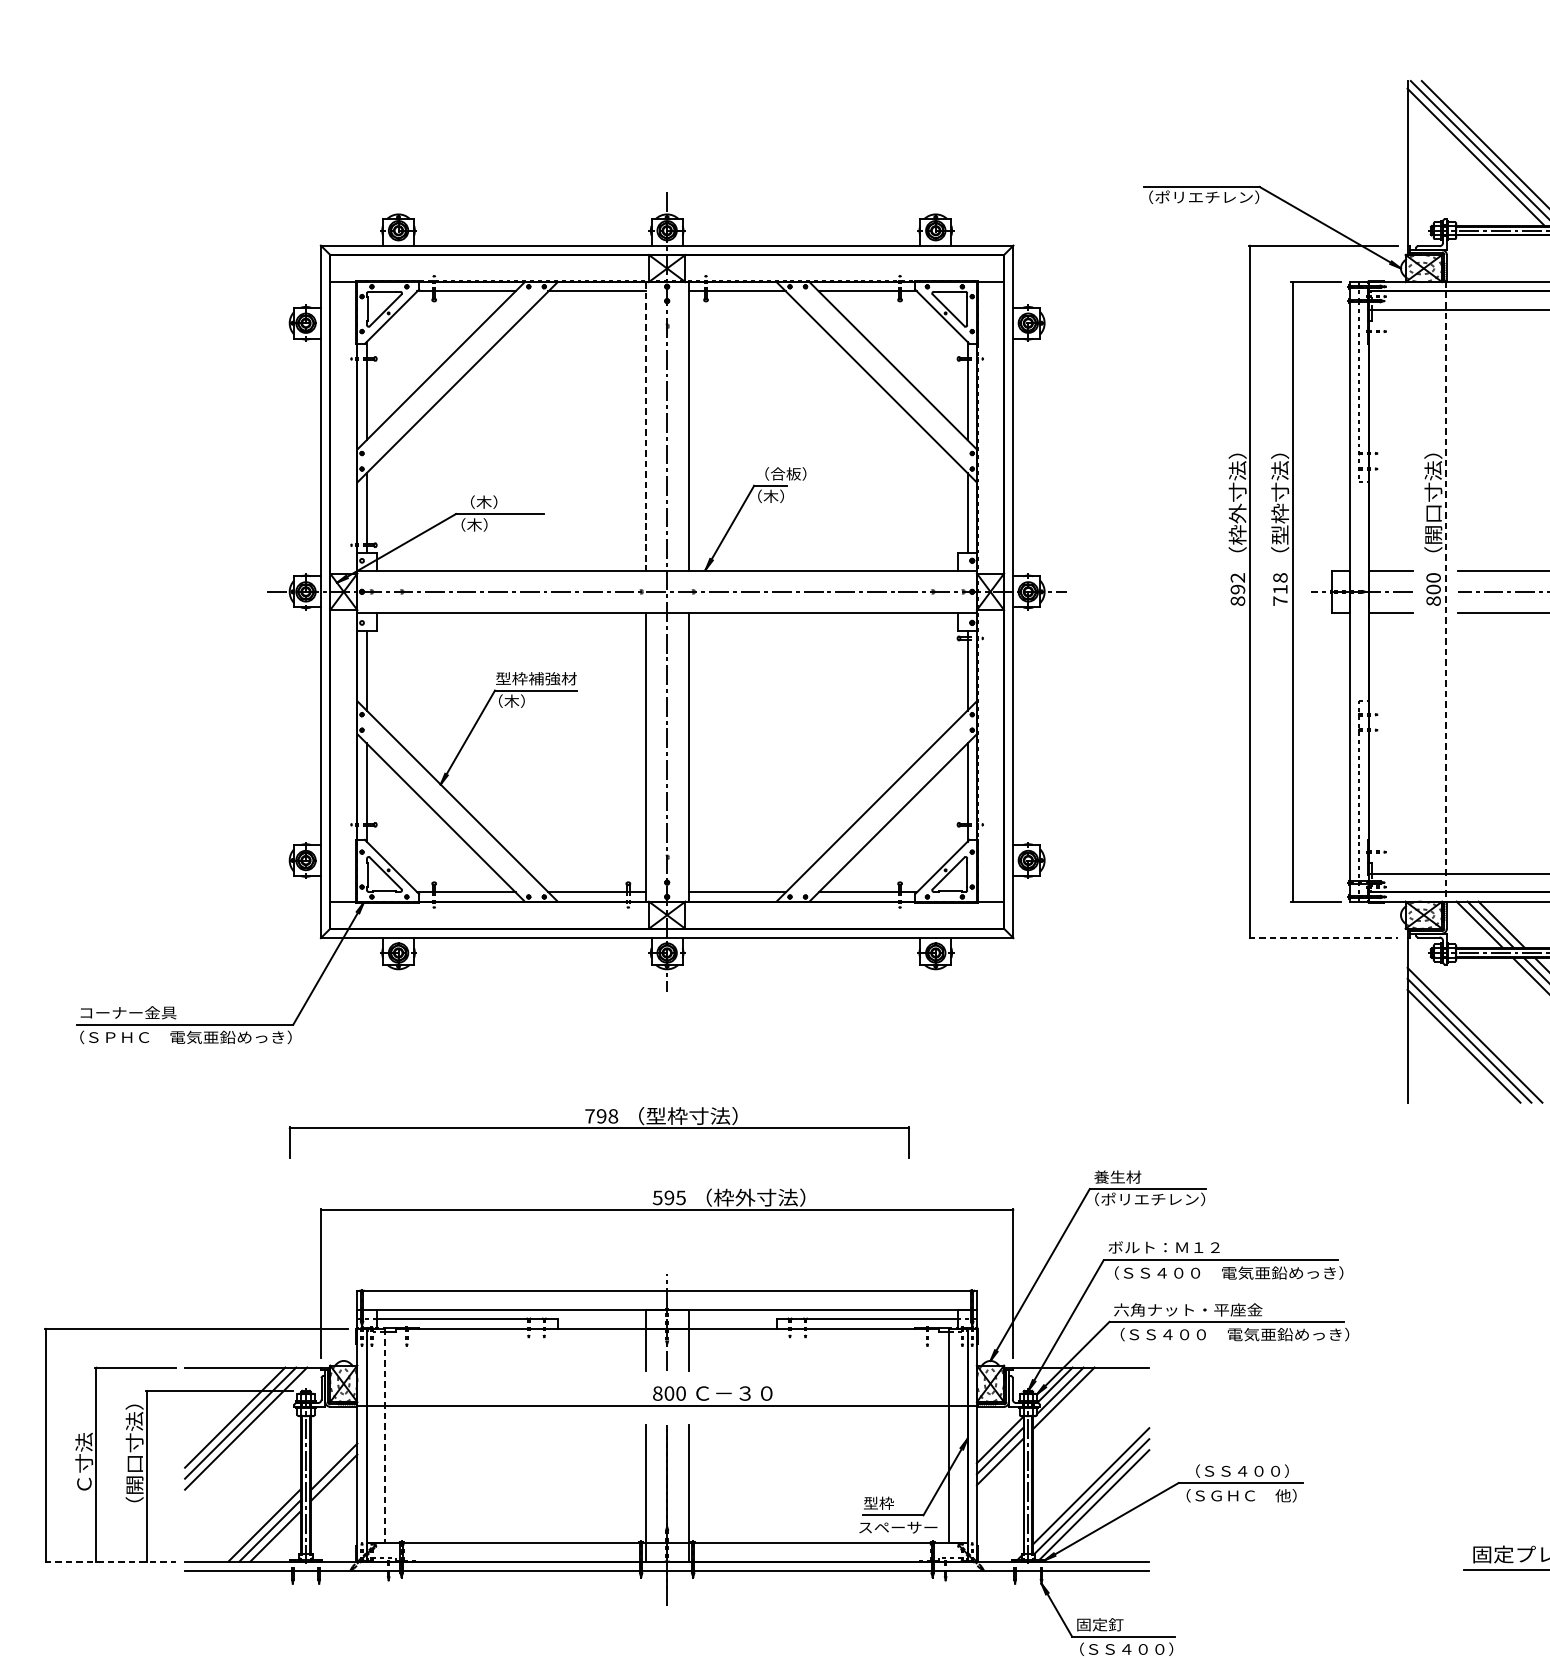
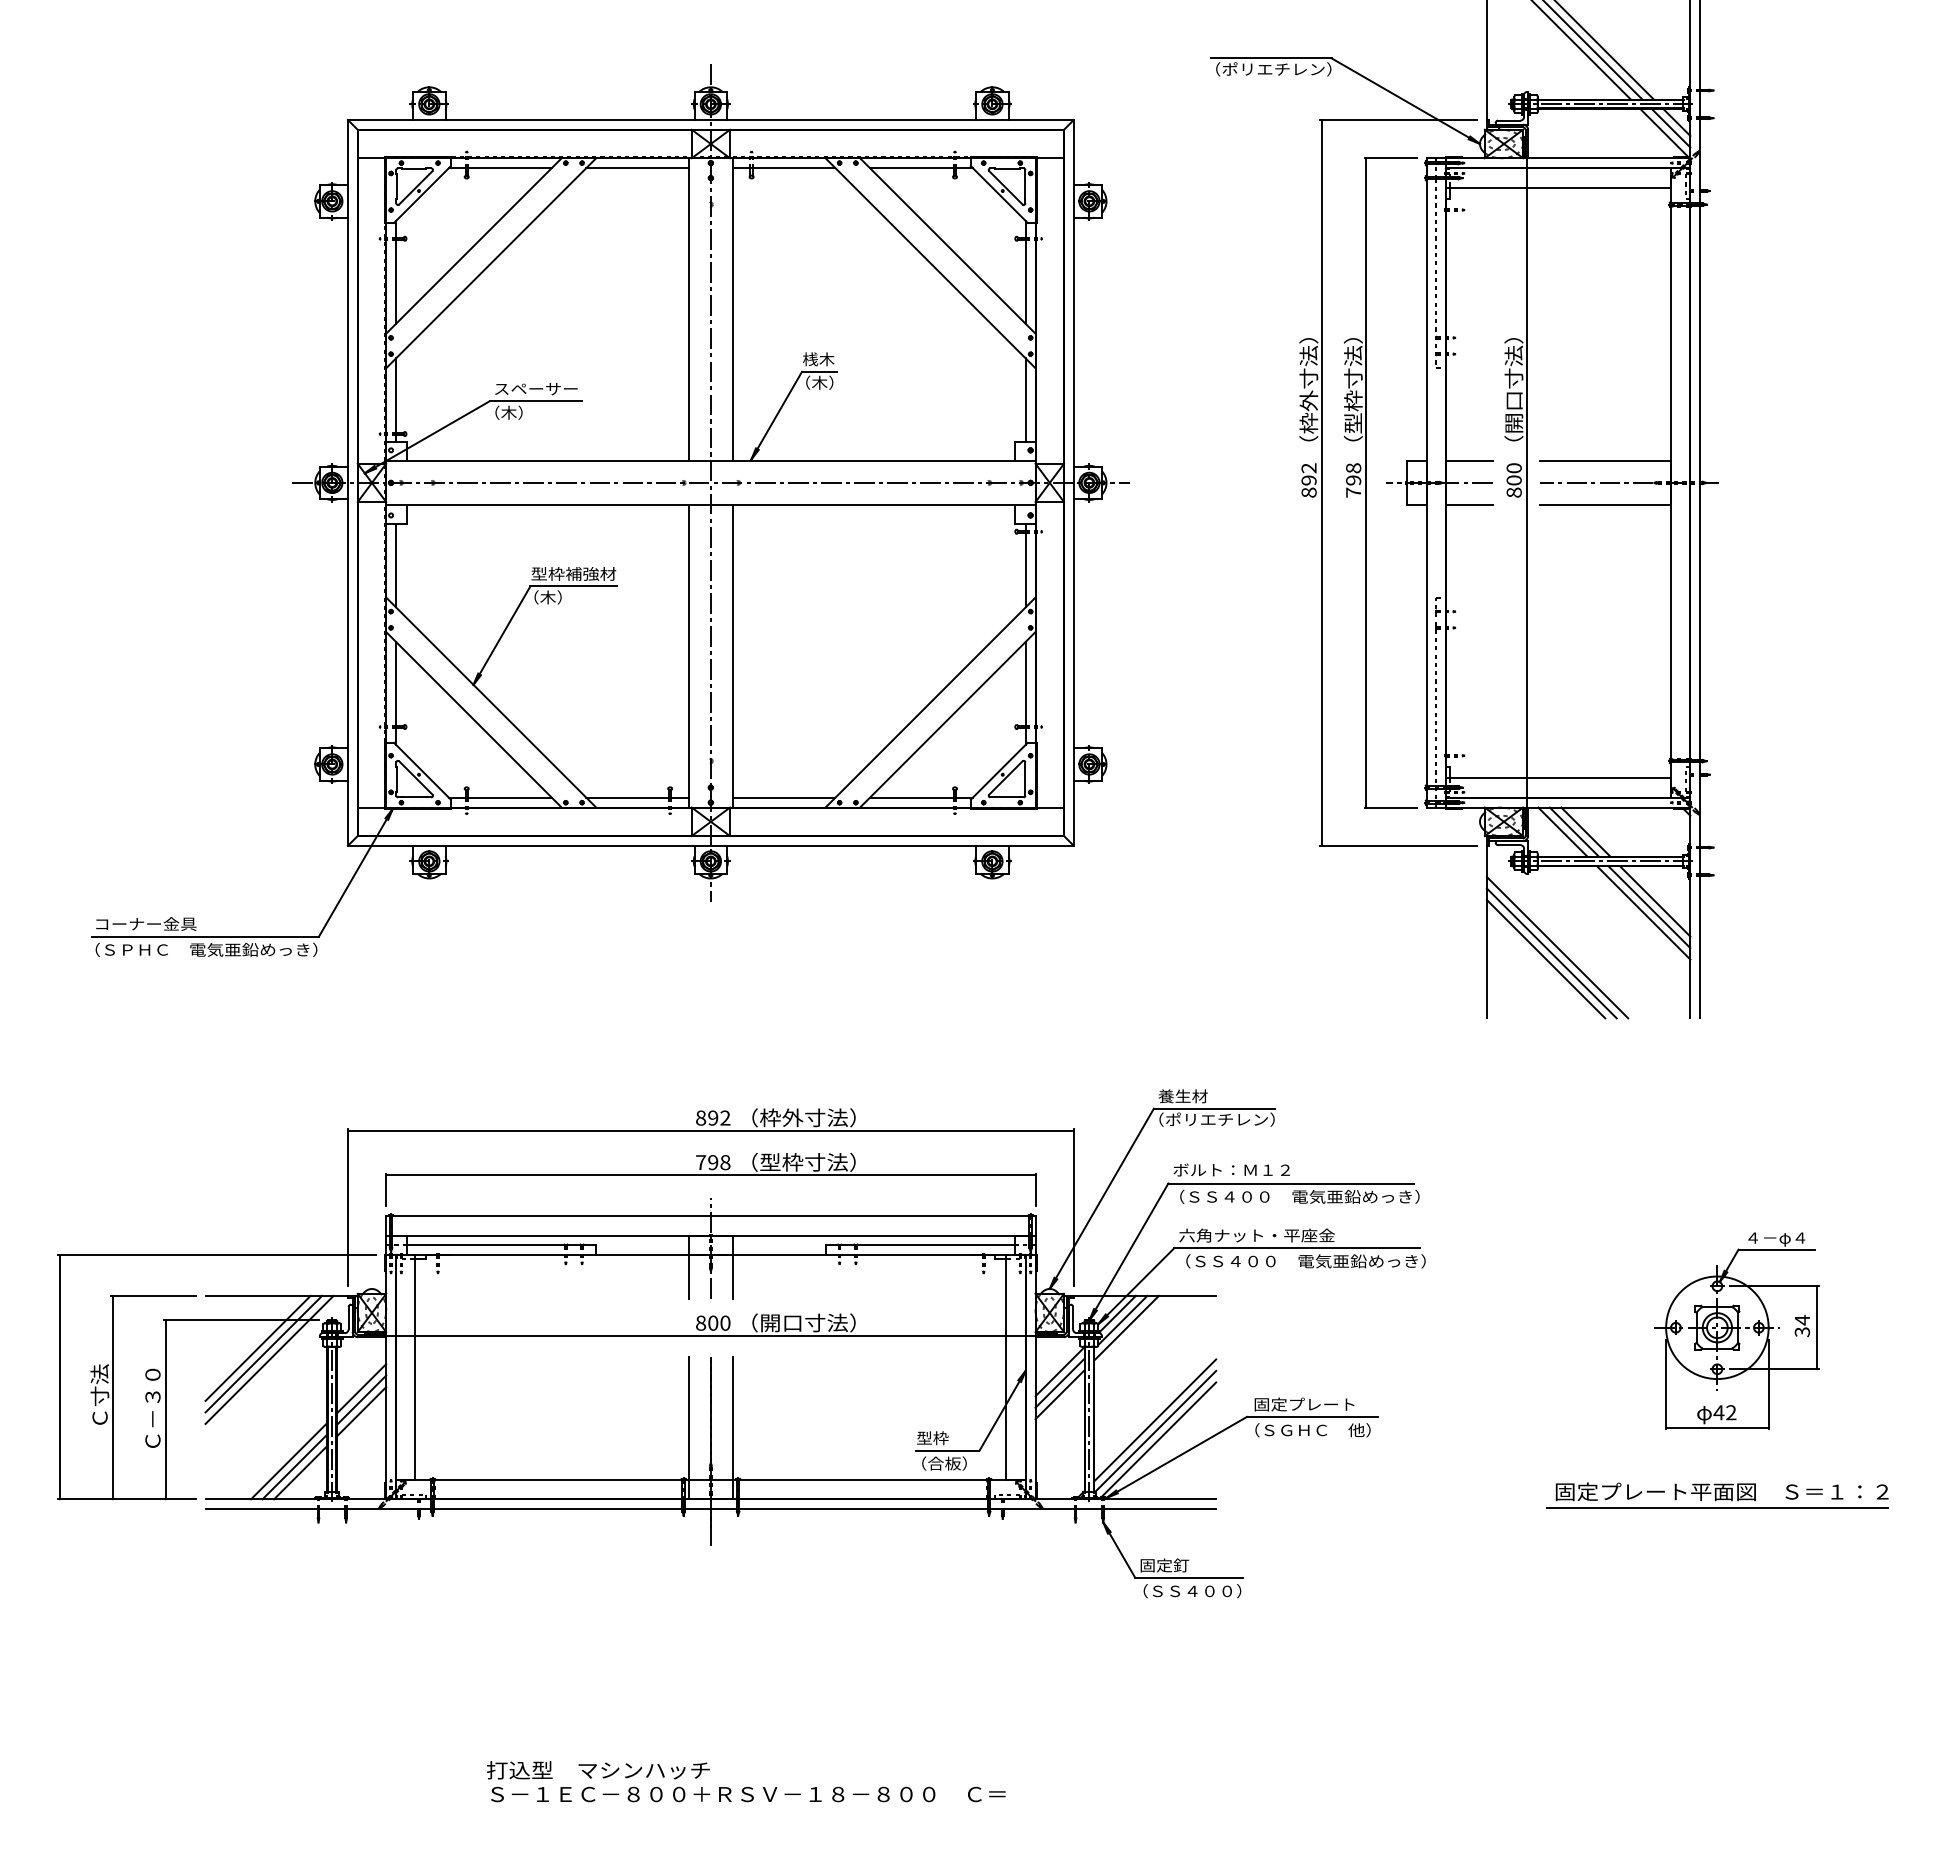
line: (645, 426) -> (688, 309), dashed -> solid
text: (780, 474) -> (829, 359), （合板） -> 桟木
text: (500, 501) -> (536, 388), （木） -> スペーサー
text: (1280, 589) -> (1353, 480), 718 -> 798
line: (1445, 592) -> (1526, 483), dashed -> solid
line: (1324, 937) -> (1399, 845), dashed -> solid
part: (599, 1132) -> (710, 1179), moved
text: (668, 1197) -> (712, 1117), 595 -> 892
text: (750, 1392) -> (798, 1322), Ｃ－３０ -> （開口寸法）
line: (385, 1436) -> (415, 1368), dashed -> solid
line: (333, 1455) -> (361, 1388), added
text: (134, 1457) -> (152, 1390), （開口寸法） -> Ｃ－３０
text: (1237, 1471) -> (1308, 1404), （ＳＳ４００） -> 固定プレート
text: (898, 1527) -> (953, 1463), スペーサー -> （合板）
line: (110, 1561) -> (127, 1499), dashed -> solid

